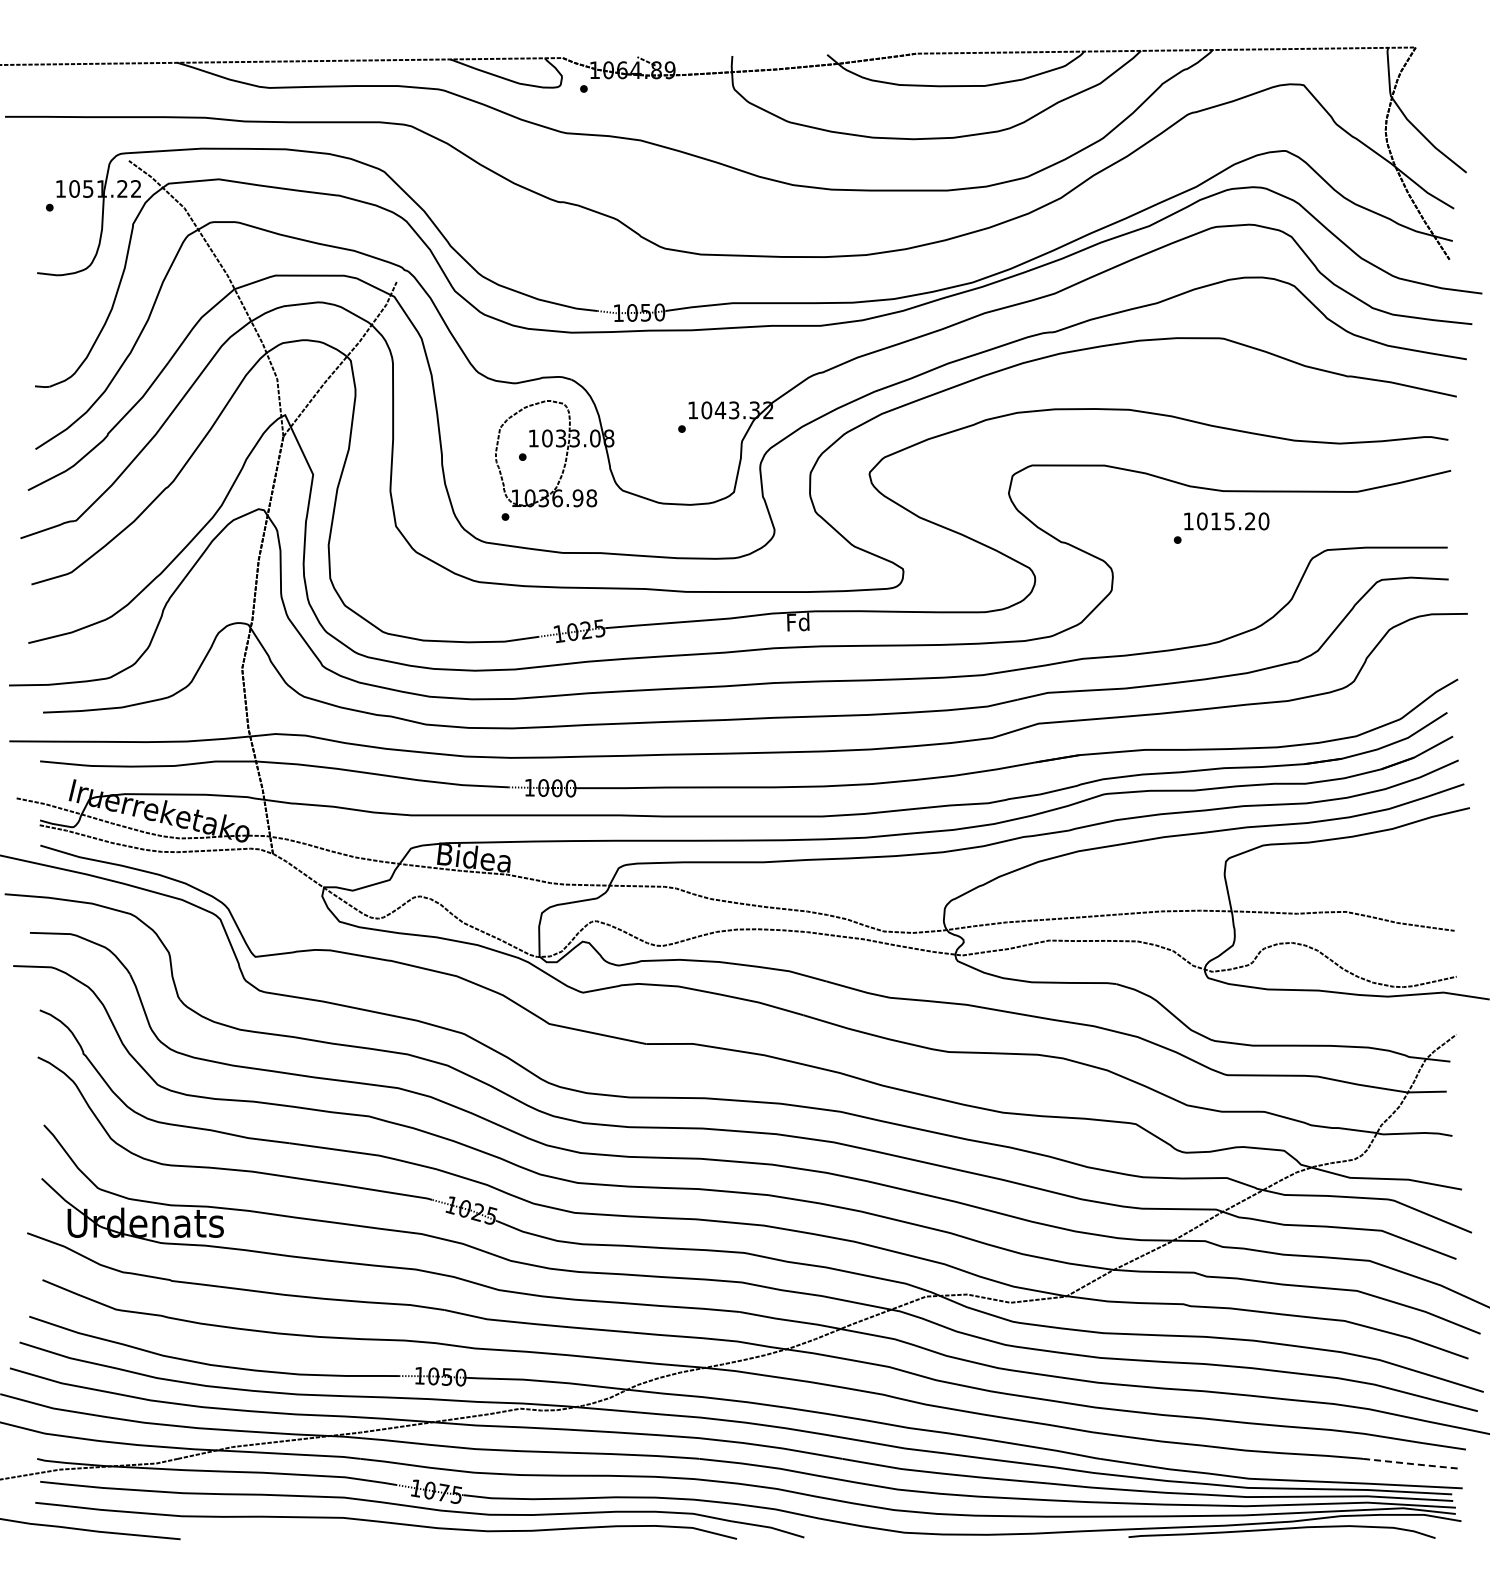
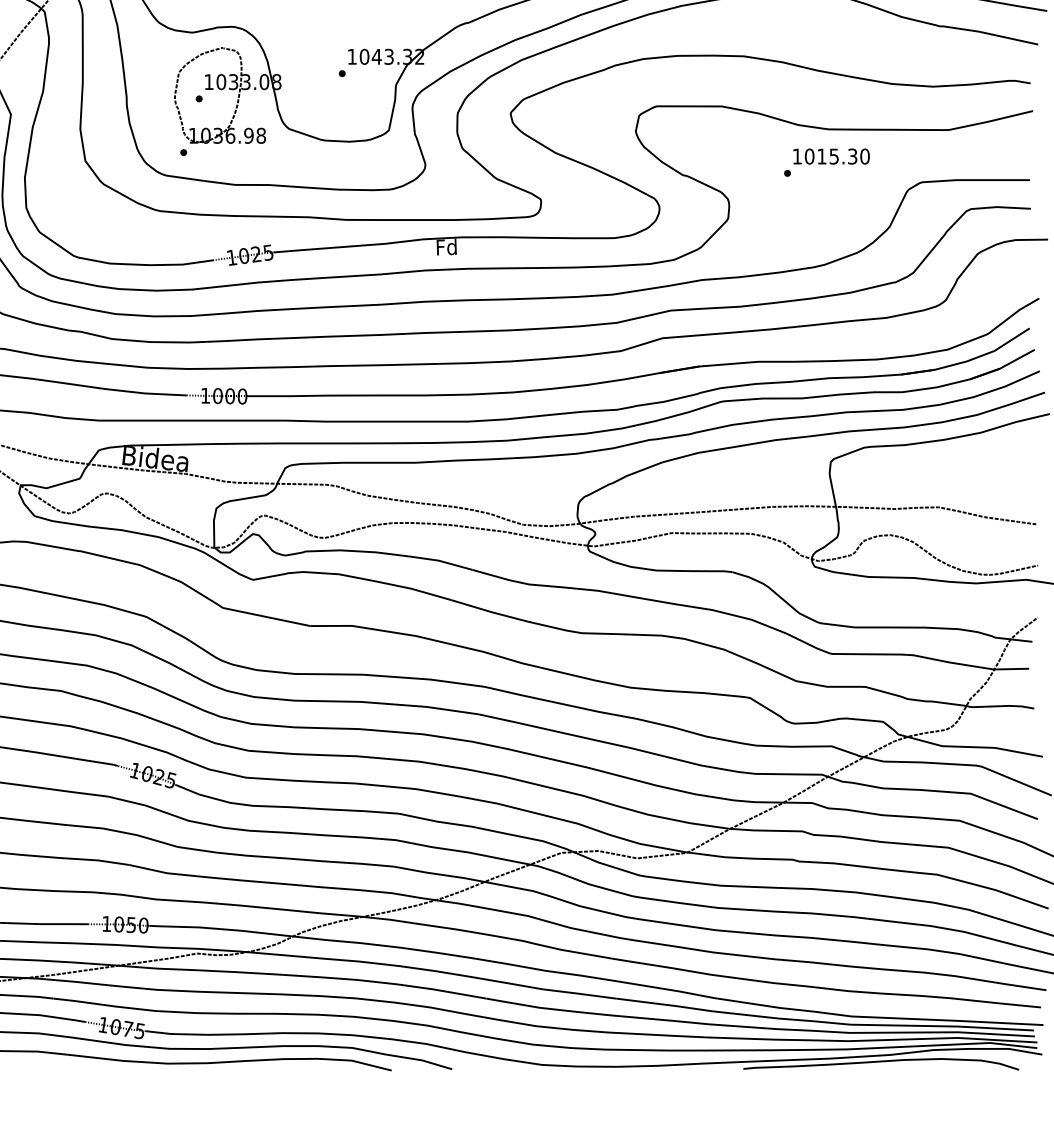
text: (1250, 521) -> (852, 156), 1015.20 -> 1015.30
line: (1412, 1464) -> (998, 1003), dashed -> solid

